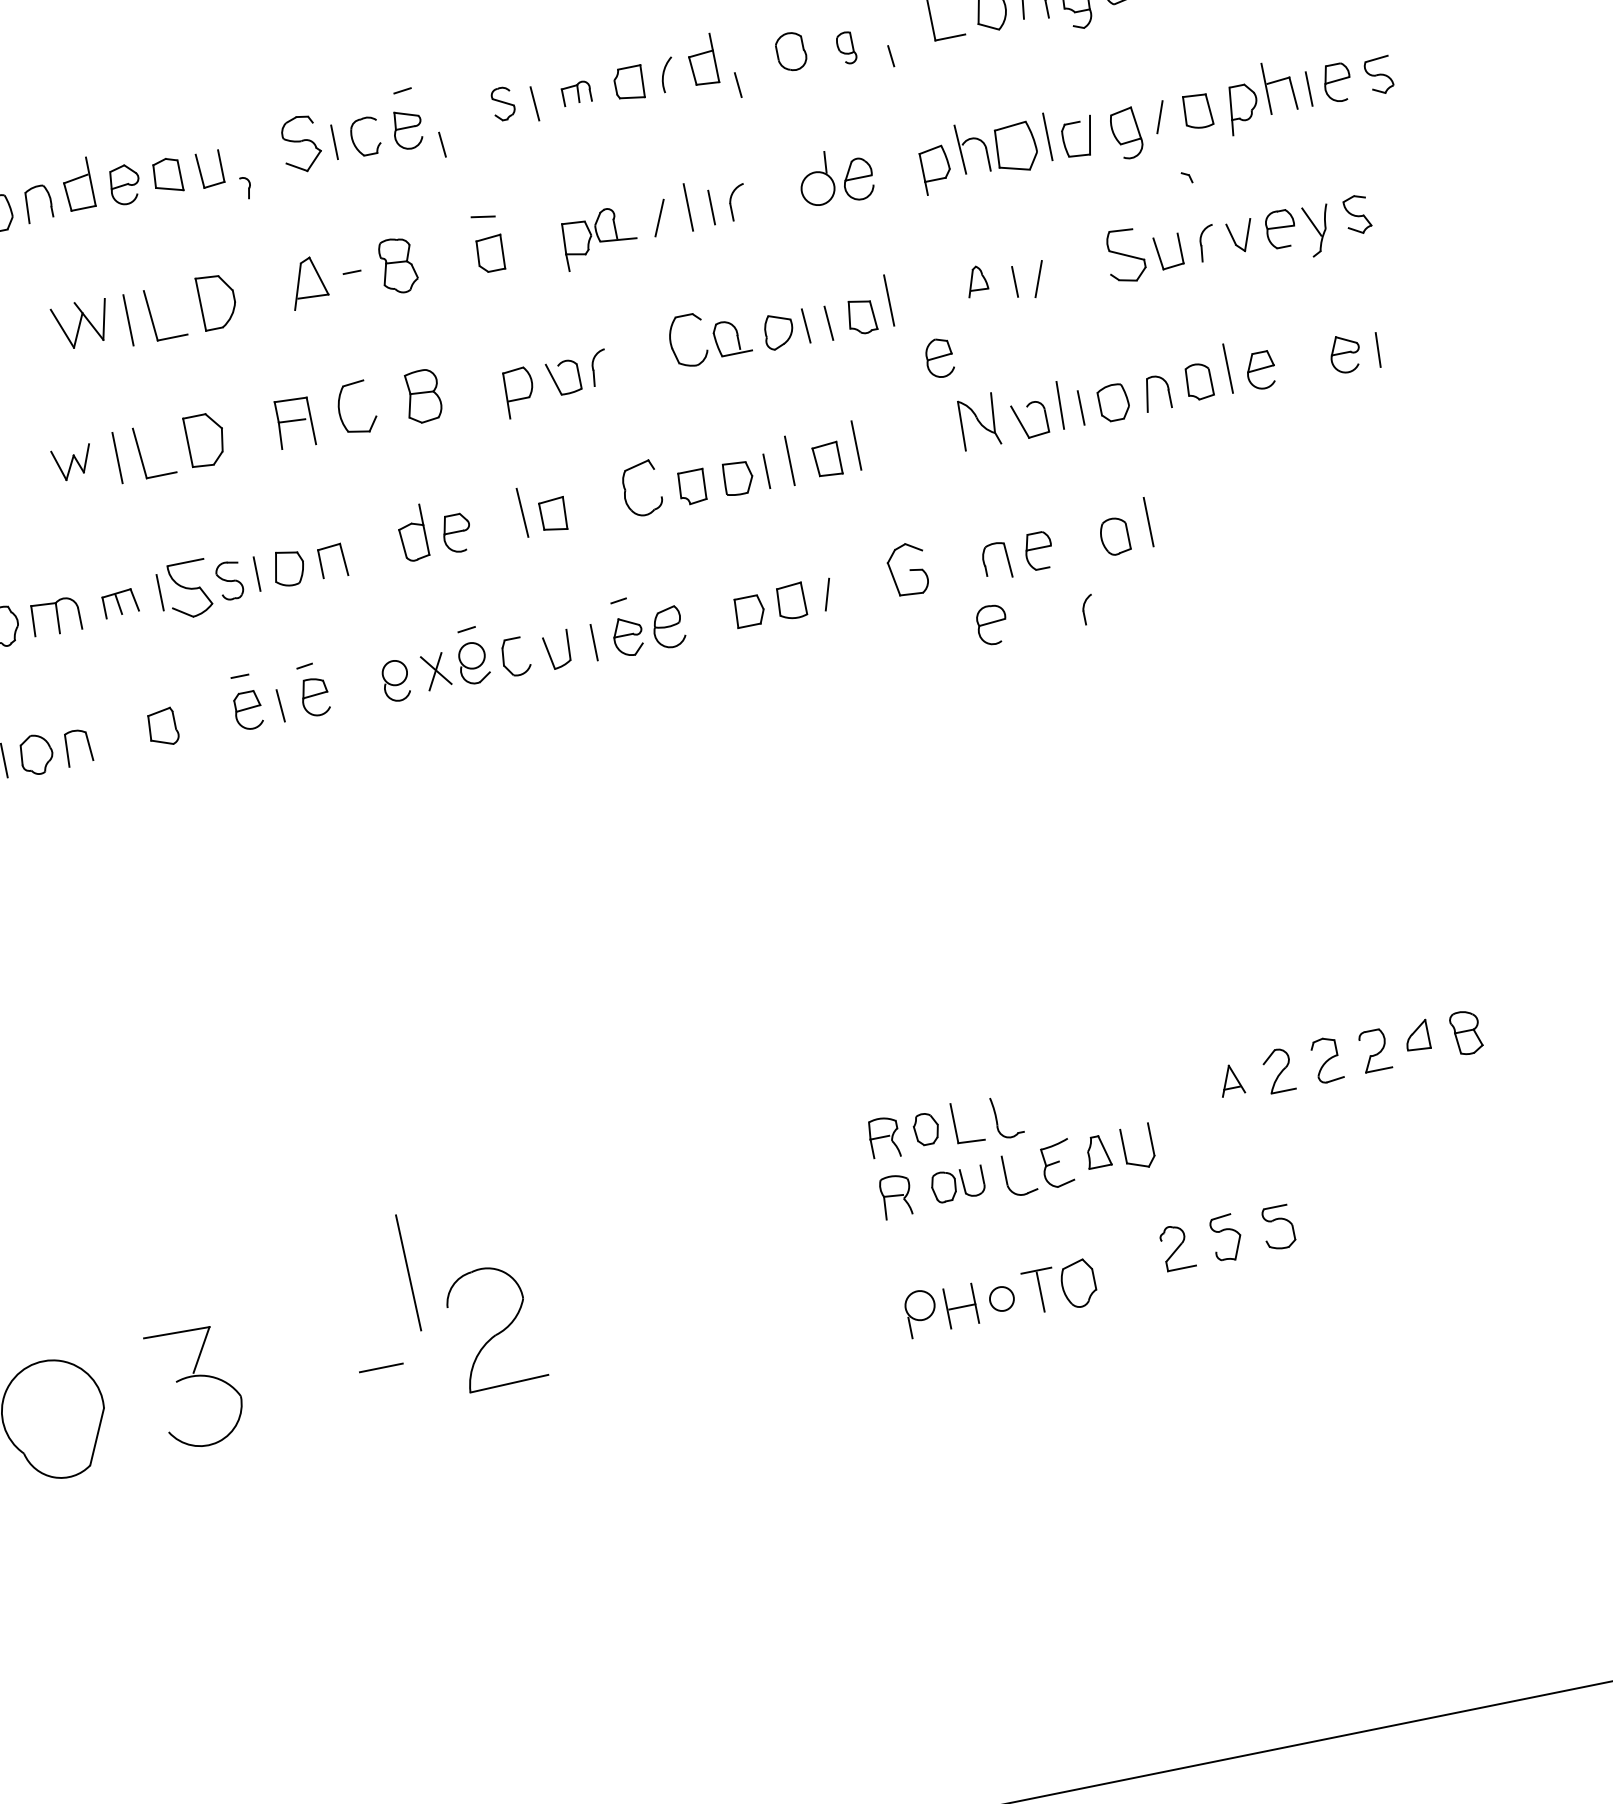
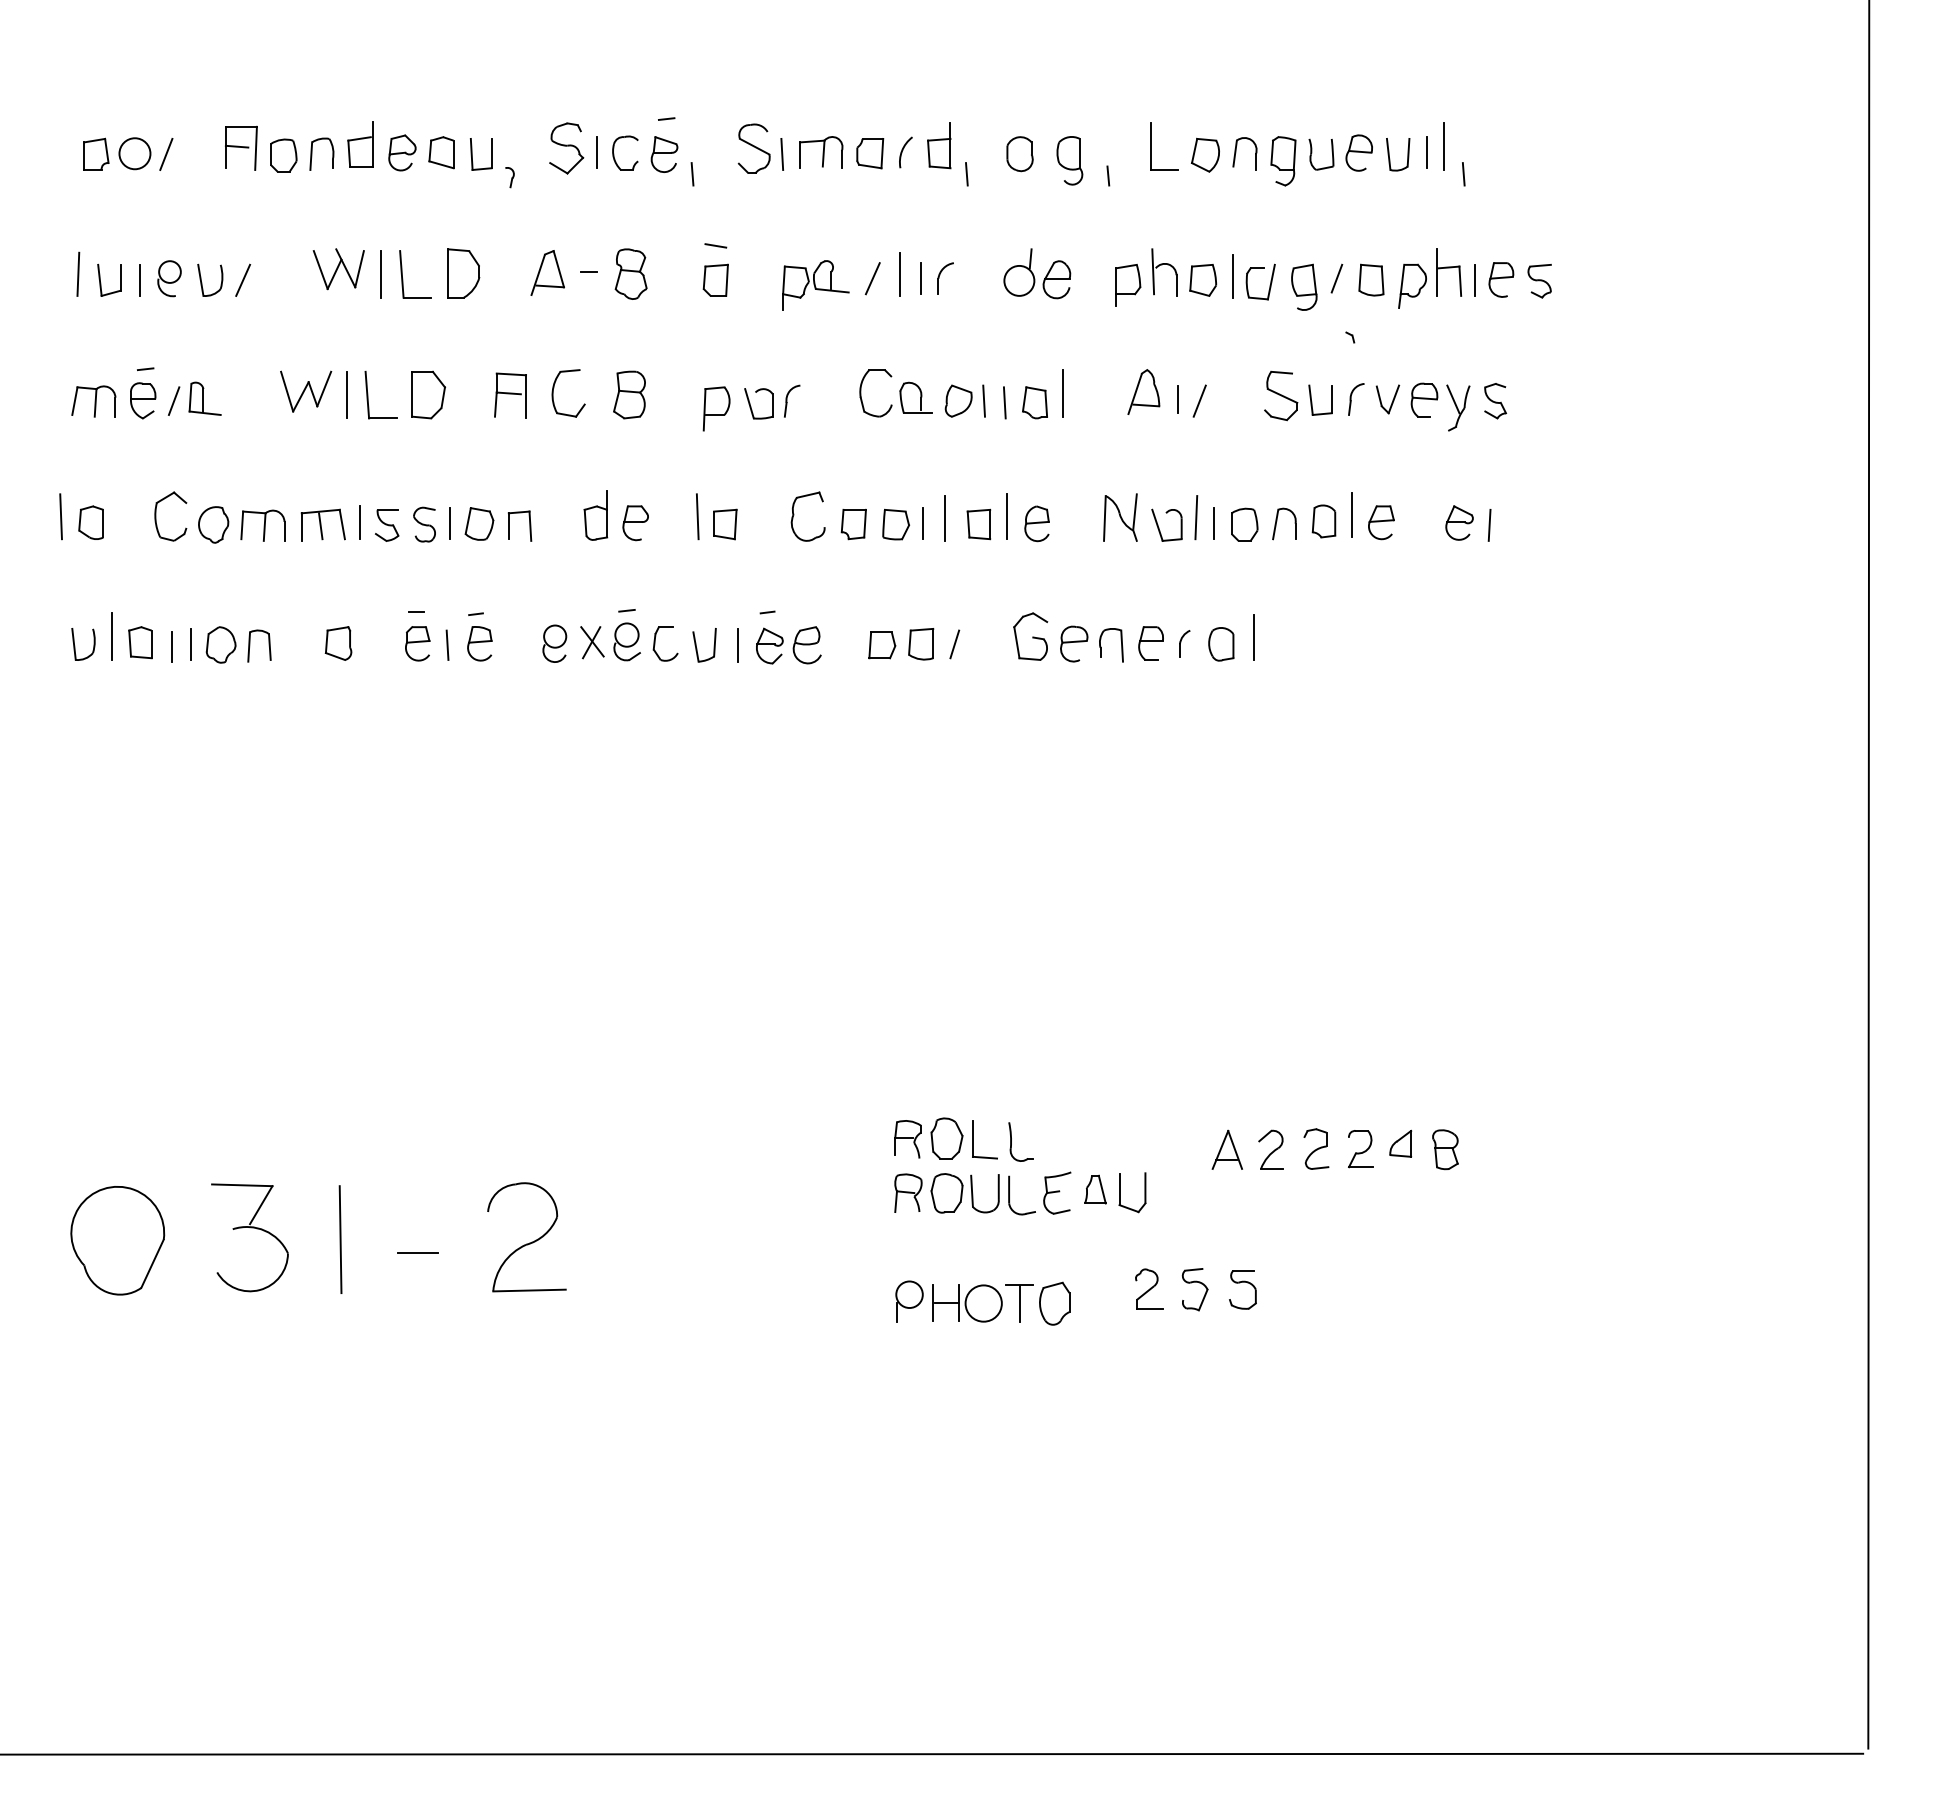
part: (845, 47) -> (1069, 160), size x1.67
part: (576, 93) -> (821, 152), size x1.67
part: (502, 103) -> (753, 148), size x1.67
part: (1016, 148) -> (1203, 280), size x0.71
part: (975, 280) -> (1143, 391), size x1.67
part: (938, 357) -> (1036, 523), moved
part: (73, 462) -> (306, 391), size x1.43
part: (189, 589) -> (387, 525), size x0.62
part: (119, 602) -> (322, 524), size x1.43
part: (1088, 609) -> (1184, 643), moved
part: (992, 624) -> (1074, 643), moved
part: (1230, 1080) -> (1226, 1149), size x1.43
part: (925, 1129) -> (946, 1138), size x1.43
part: (957, 1184) -> (964, 1193), size x1.43
line: (408, 1272) -> (340, 1239), moved
circle: (1001, 1299) -> (983, 1303), size x1.67

